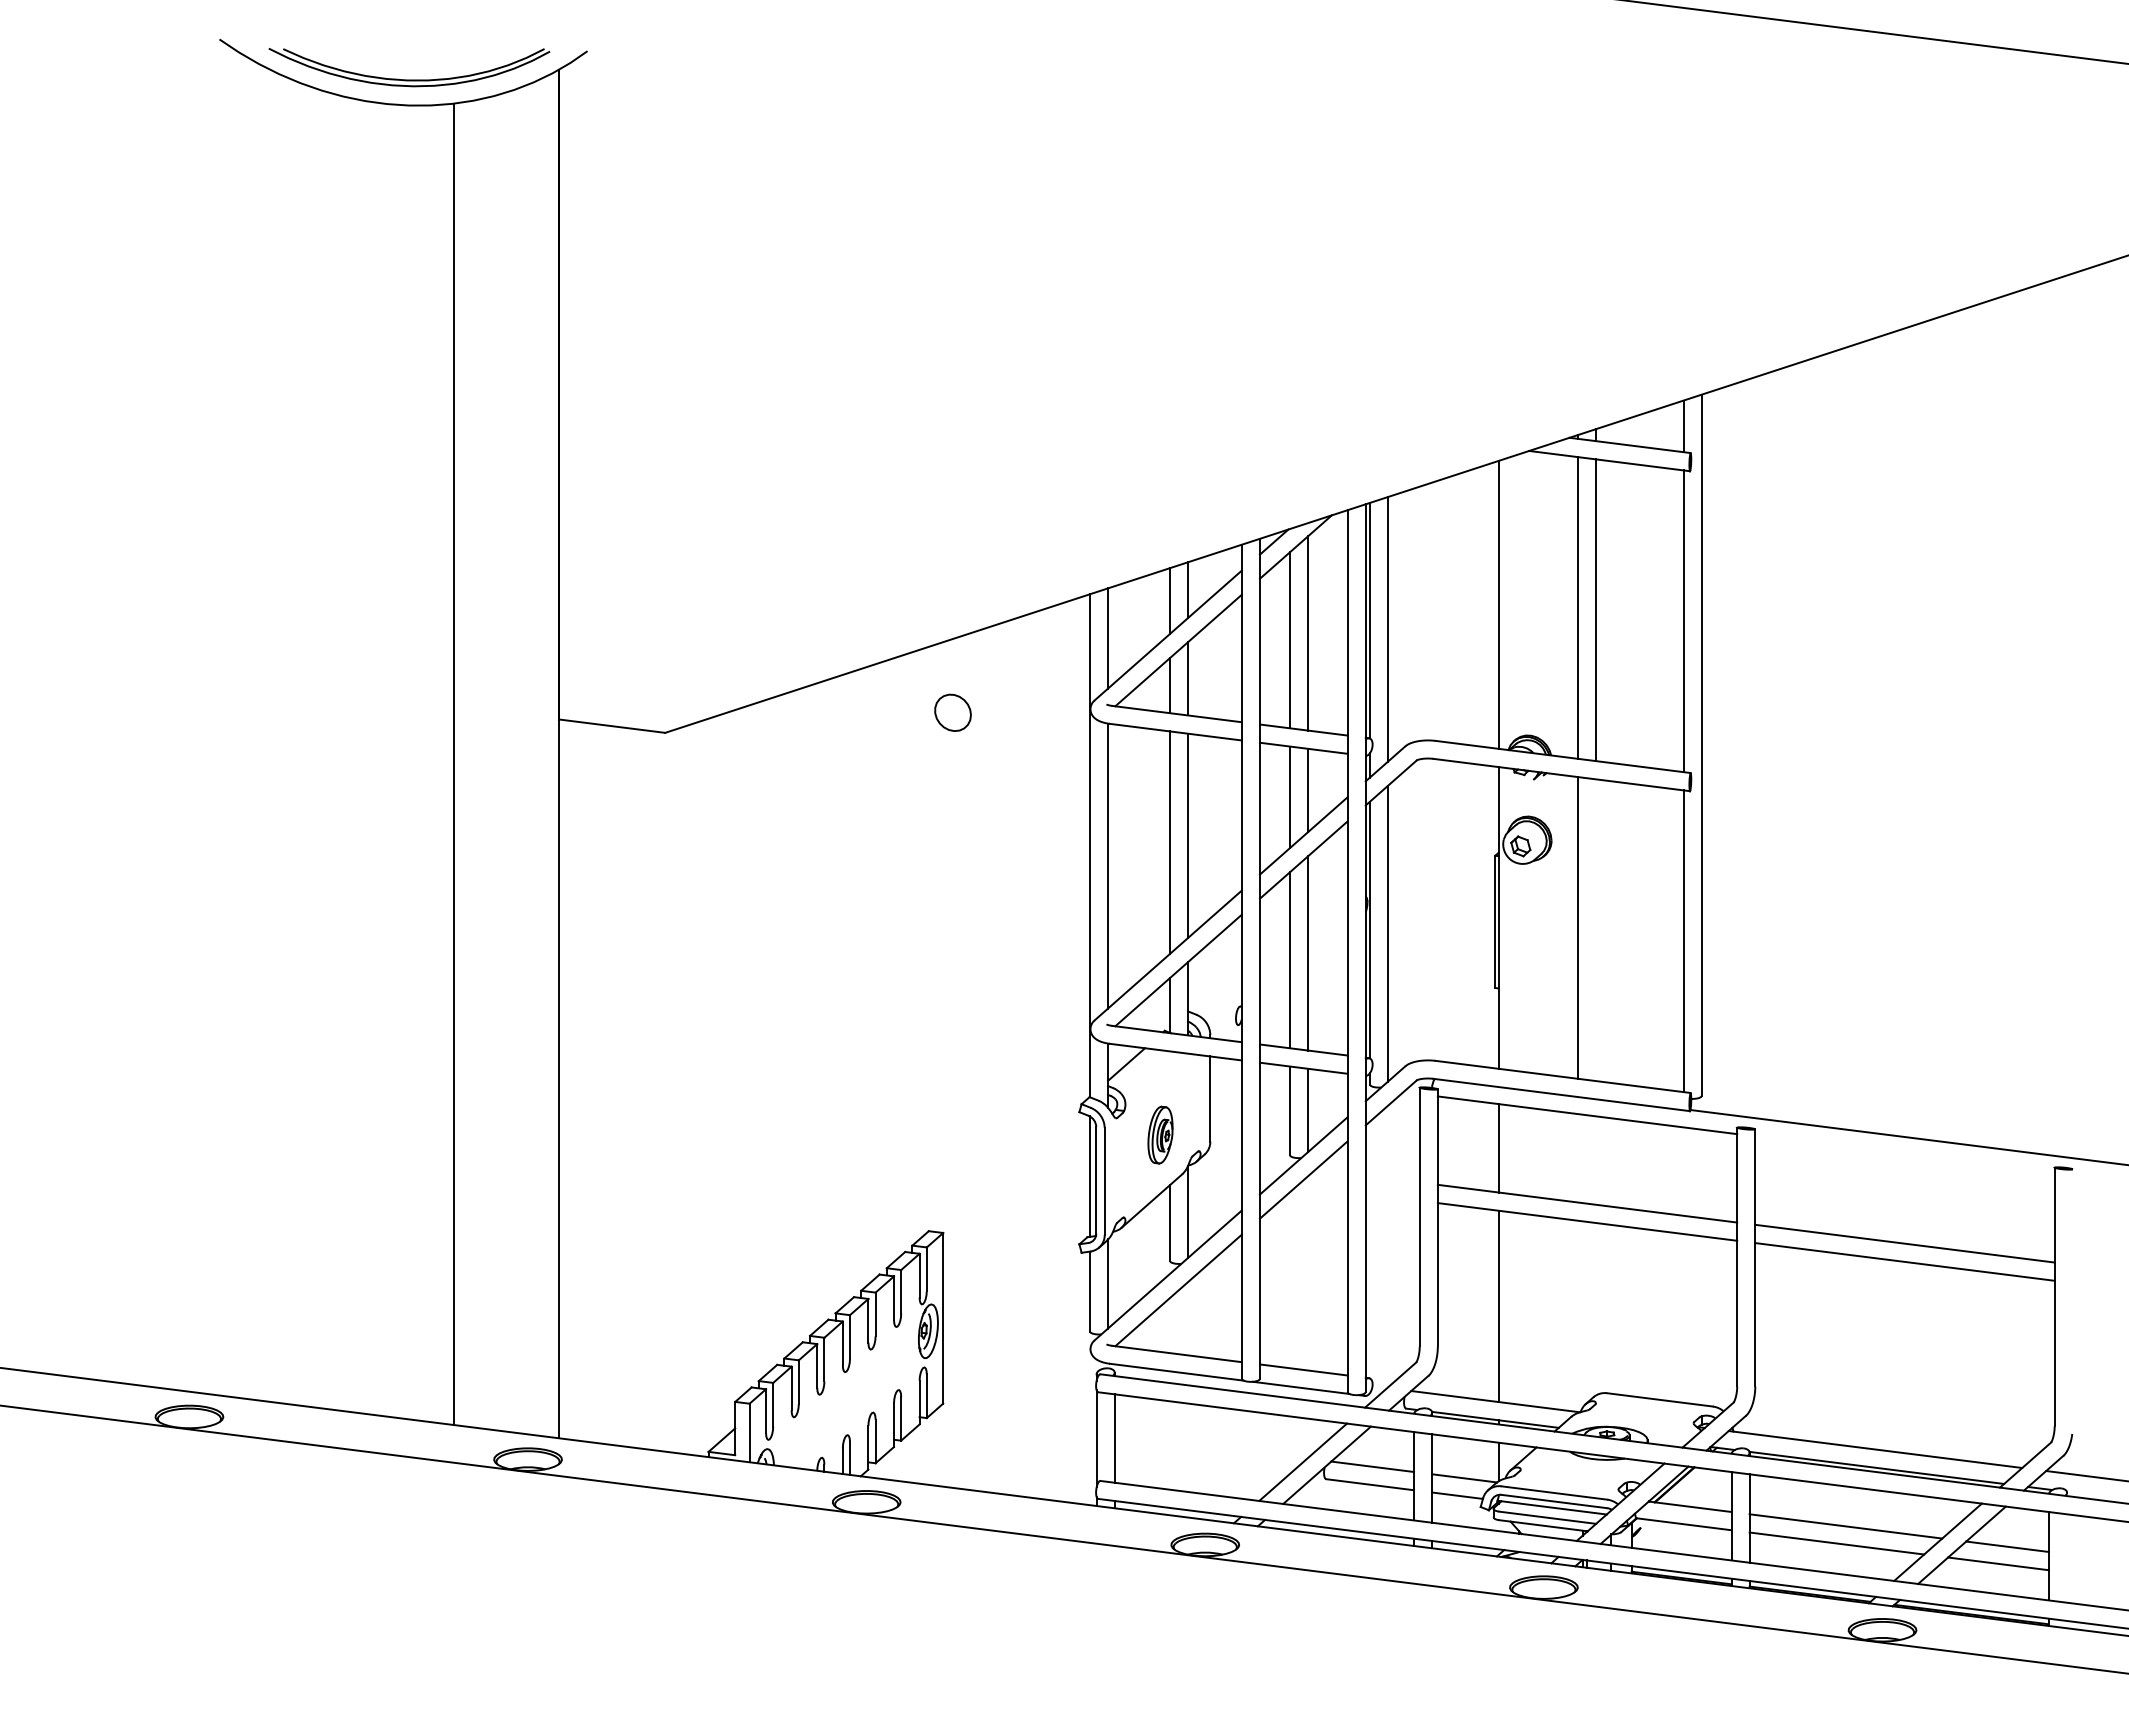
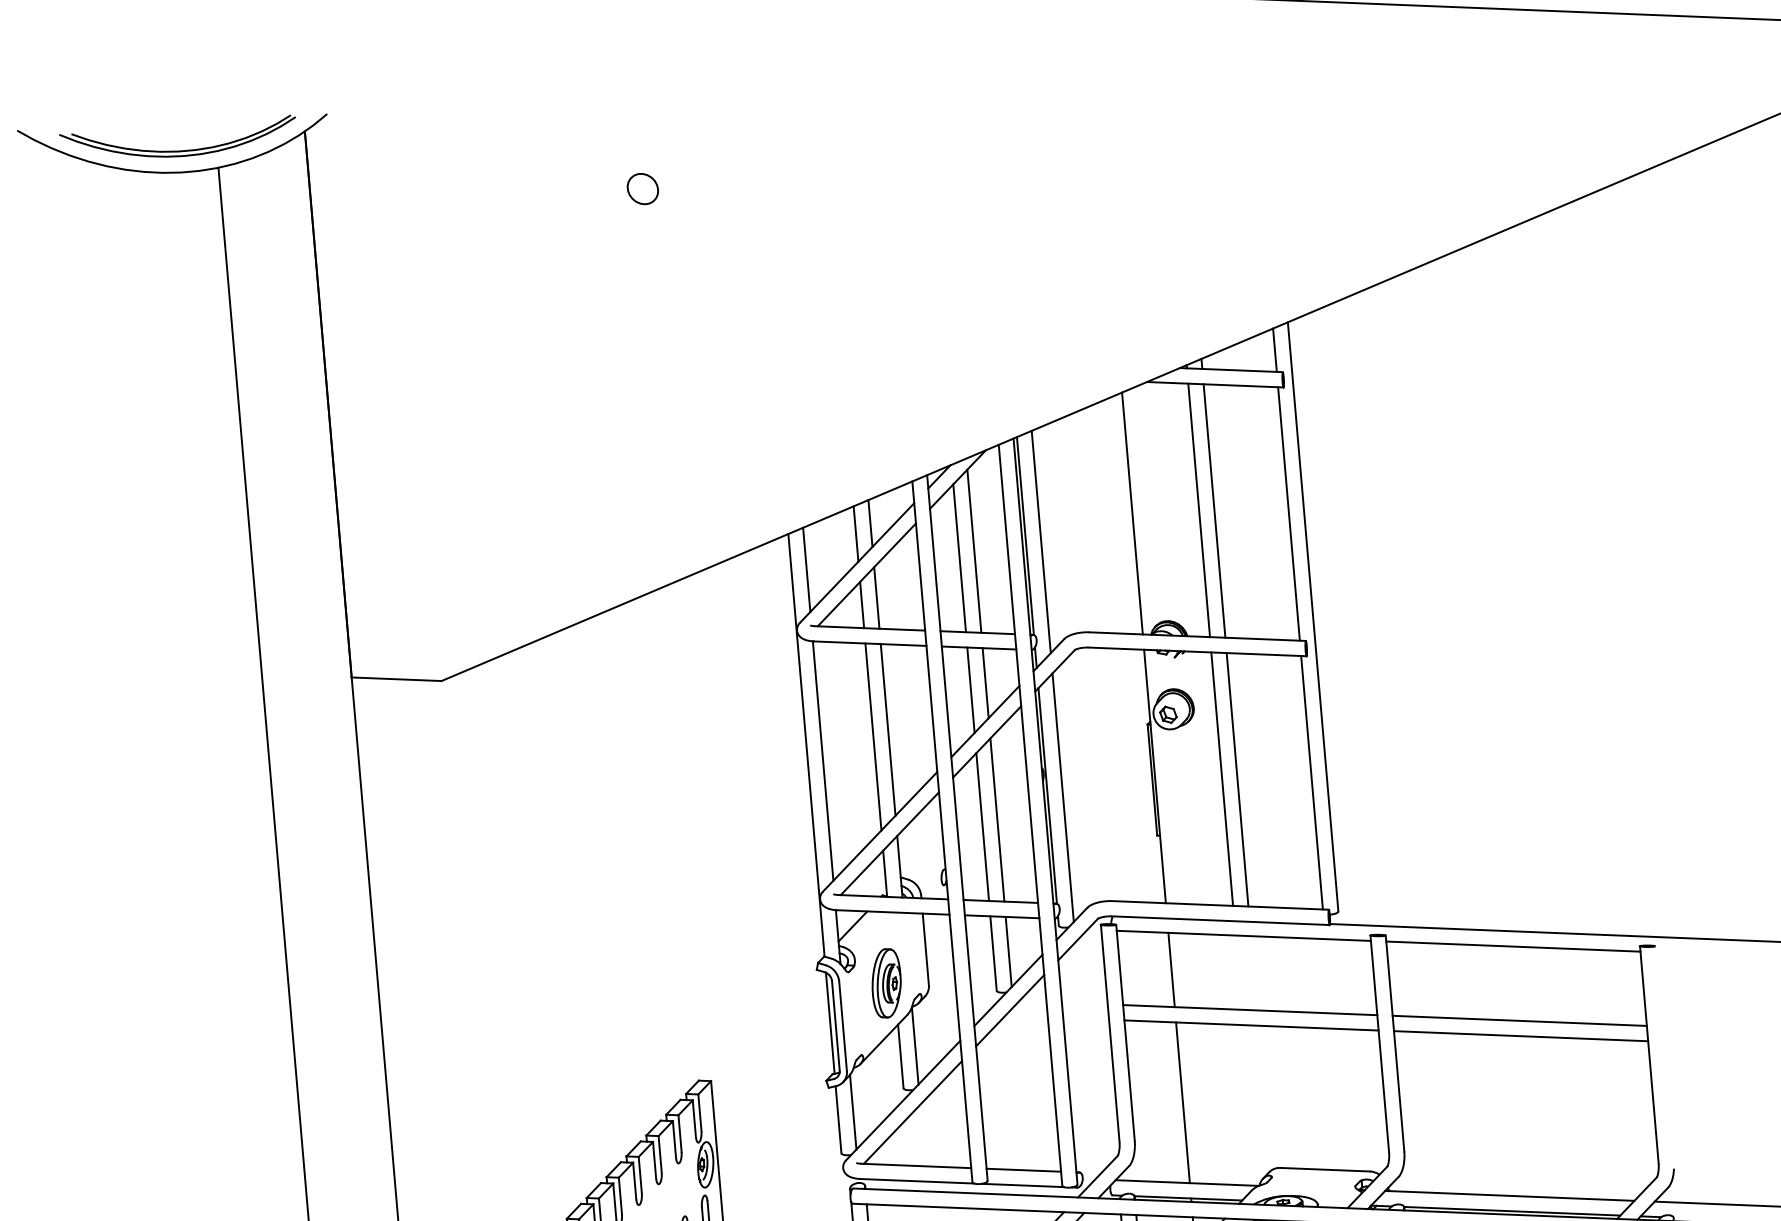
part: (952, 712) -> (642, 188), moved
line: (1595, 930) -> (1237, 780), added
part: (1160, 1134) -> (886, 982), size x1.43
line: (1904, 1155) -> (1513, 946), added

